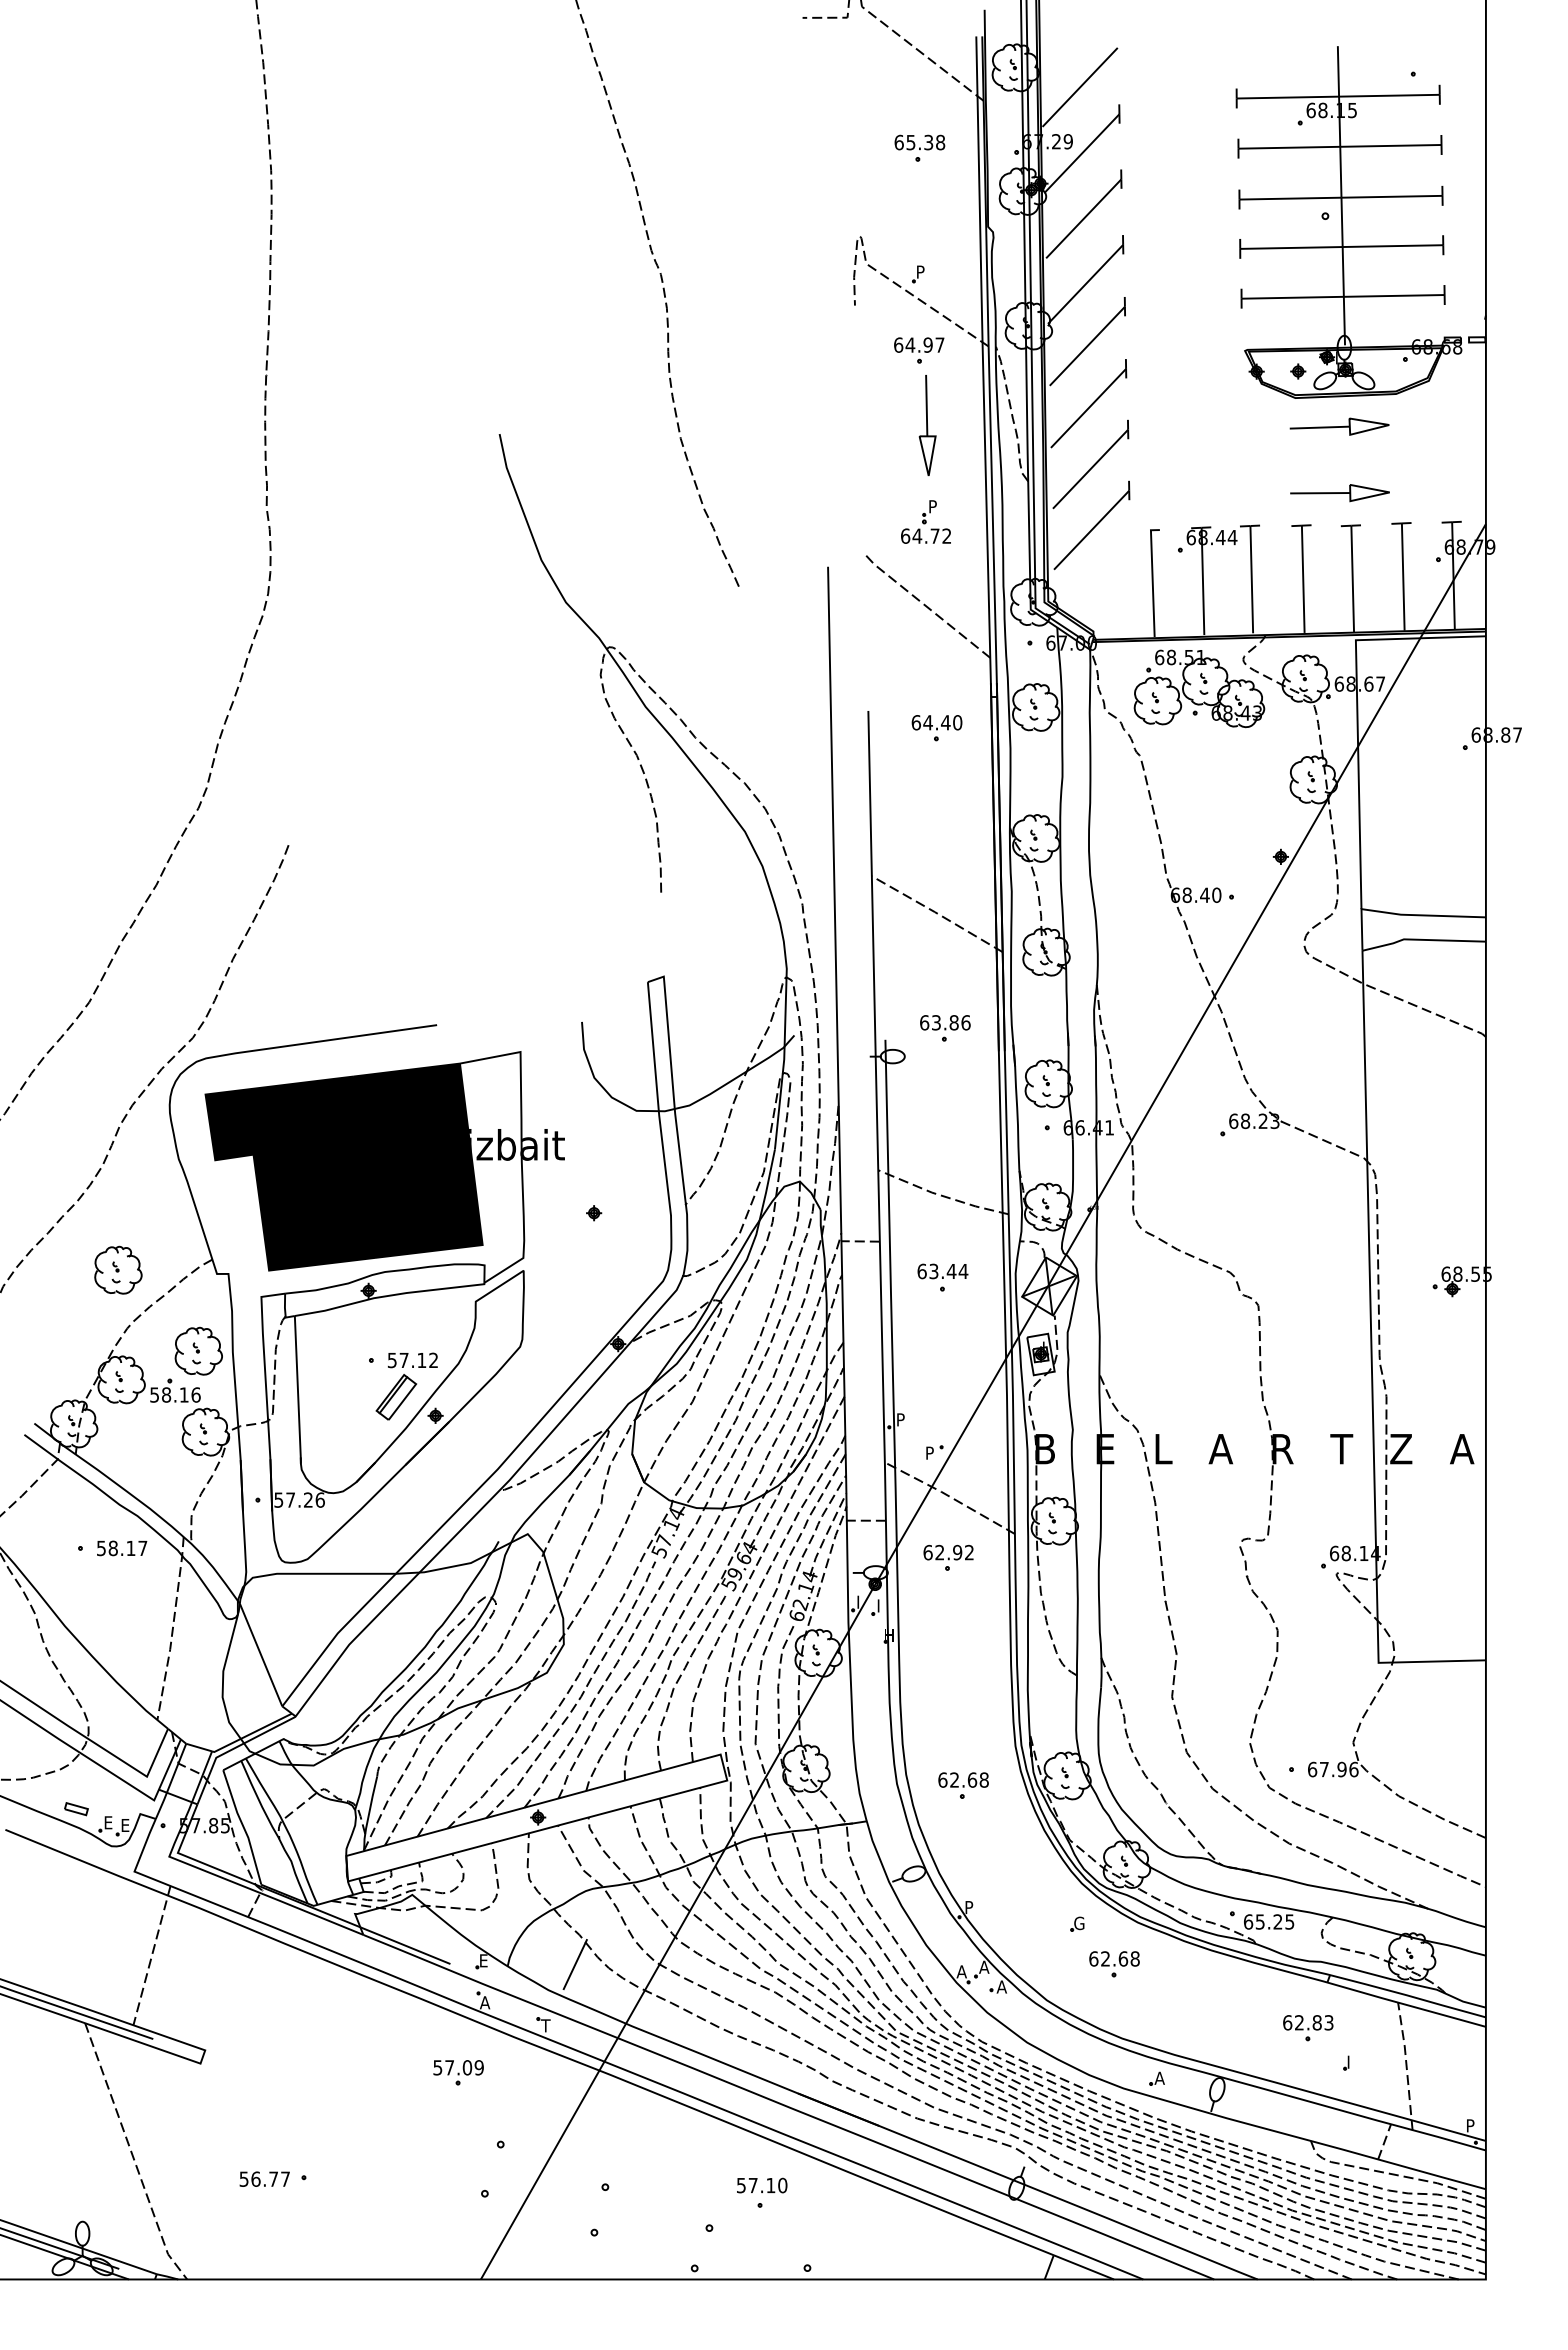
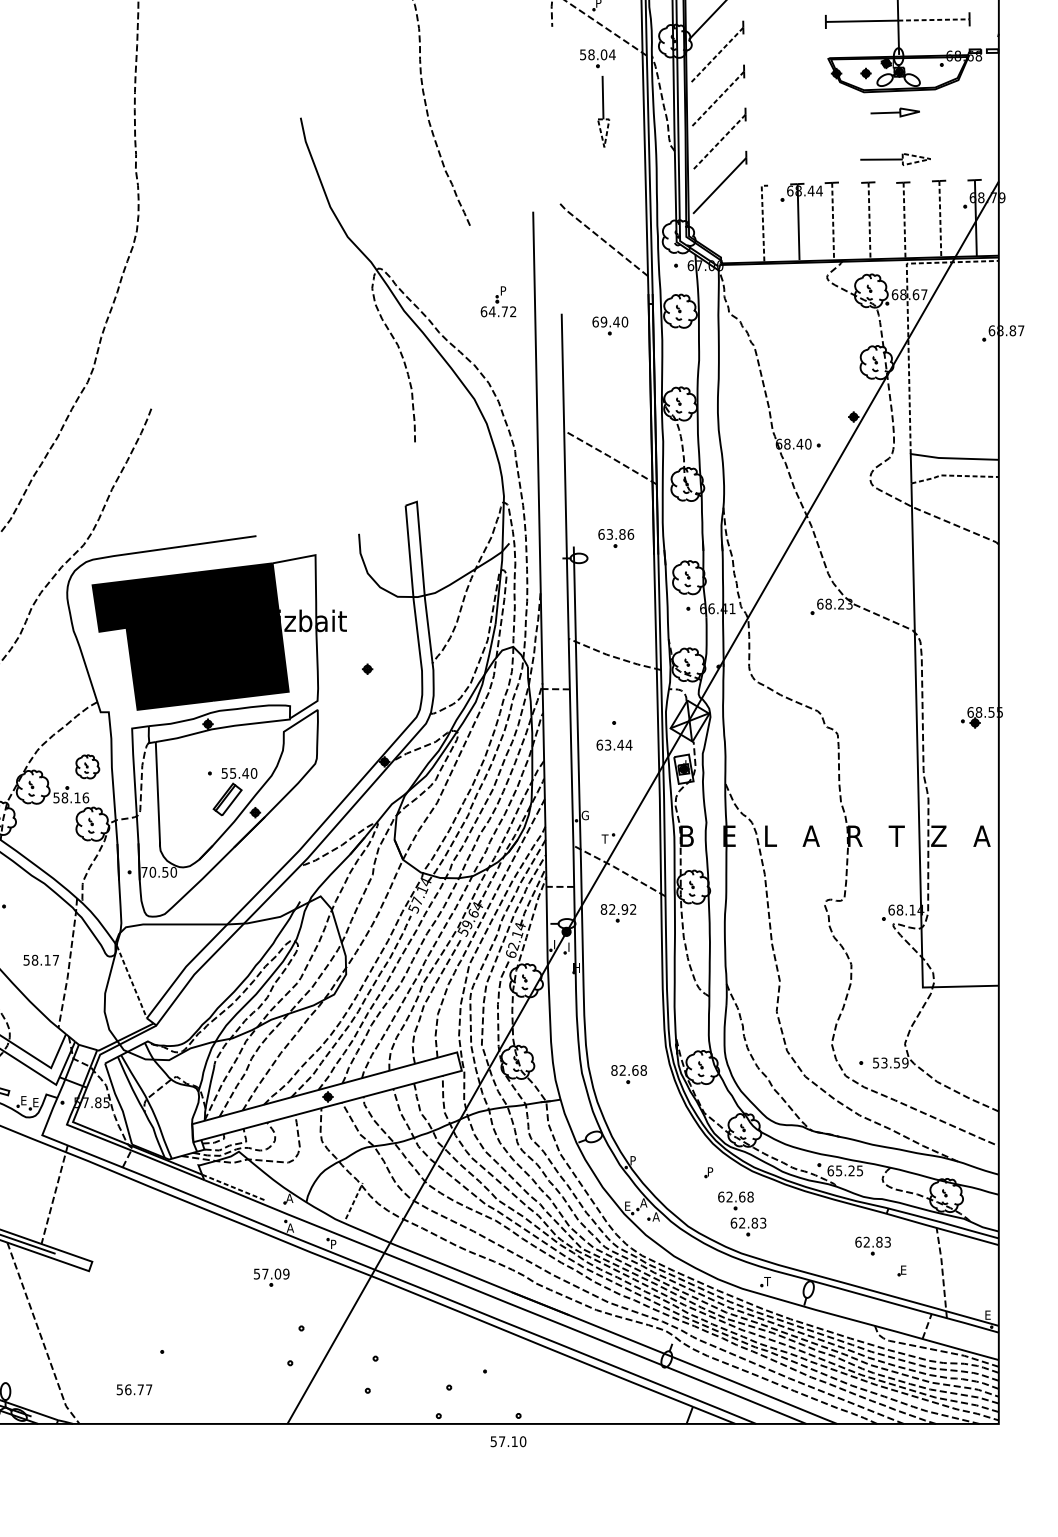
line: (1394, 295) -> (934, 19), solid -> dashed
text: (919, 344) -> (597, 54), 64.97 -> 58.04
line: (1087, 346) -> (716, 55), solid -> dashed
line: (1088, 408) -> (717, 99), solid -> dashed
part: (1339, 426) -> (895, 112), size x0.7
line: (930, 468) -> (605, 142), solid -> dashed
line: (1090, 469) -> (718, 142), solid -> dashed
line: (1382, 494) -> (925, 160), solid -> dashed
part: (925, 521) -> (498, 301), moved
line: (1403, 577) -> (940, 219), solid -> dashed
line: (1152, 578) -> (762, 219), solid -> dashed
line: (1251, 579) -> (832, 220), solid -> dashed
line: (1303, 579) -> (869, 220), solid -> dashed
line: (1352, 579) -> (904, 220), solid -> dashed
part: (1199, 688) -> (796, 297), removed
line: (1357, 708) -> (907, 312), solid -> dashed
text: (927, 722) -> (603, 321), 64.40 -> 69.40
line: (1422, 939) -> (953, 475), solid -> dashed
part: (118, 1269) -> (30, 709), removed
text: (942, 1271) -> (614, 745), moved
part: (198, 1350) -> (87, 766), size x0.7
text: (418, 1360) -> (243, 773), 57.12 -> 55.40
text: (901, 1419) -> (585, 815), P -> G
text: (929, 1452) -> (604, 838), P -> T
text: (299, 1499) -> (159, 871), 57.26 -> 70.50
text: (122, 1548) -> (41, 960), moved
text: (927, 1552) -> (603, 909), 62.92 -> 82.92
line: (261, 1655) -> (132, 982), solid -> dashed
text: (1333, 1769) -> (890, 1062), 67.96 -> 53.59
text: (942, 1779) -> (614, 1070), 62.68 -> 82.68
text: (1079, 1923) -> (711, 1171), G -> P
line: (405, 1945) -> (234, 1187), solid -> dashed
text: (484, 1960) -> (290, 1198), E -> A
line: (575, 1964) -> (354, 1201), solid -> dashed
text: (961, 1971) -> (627, 1205), A -> E
part: (1132, 2001) -> (748, 1227), added
text: (545, 2025) -> (333, 1244), T -> P
text: (1352, 2061) -> (904, 1269), I -> E
text: (1159, 2077) -> (767, 1280), A -> T
text: (1471, 2125) -> (988, 1314), P -> E
text: (264, 2178) -> (134, 1389), moved
text: (762, 2185) -> (508, 1441), moved

